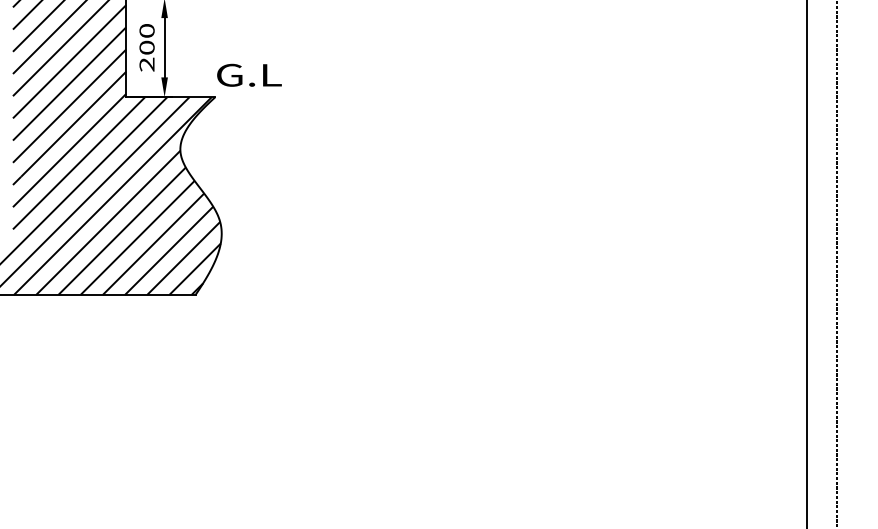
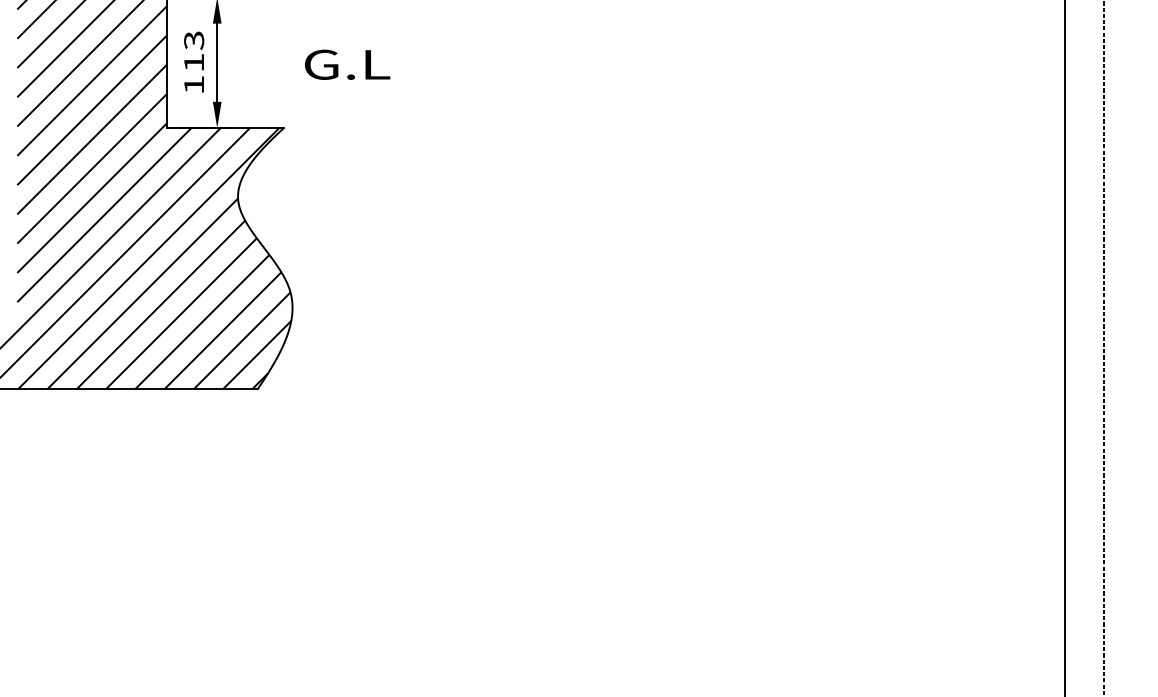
text: (146, 47) -> (193, 62), 200 -> 113
text: (249, 74) -> (347, 63), moved

